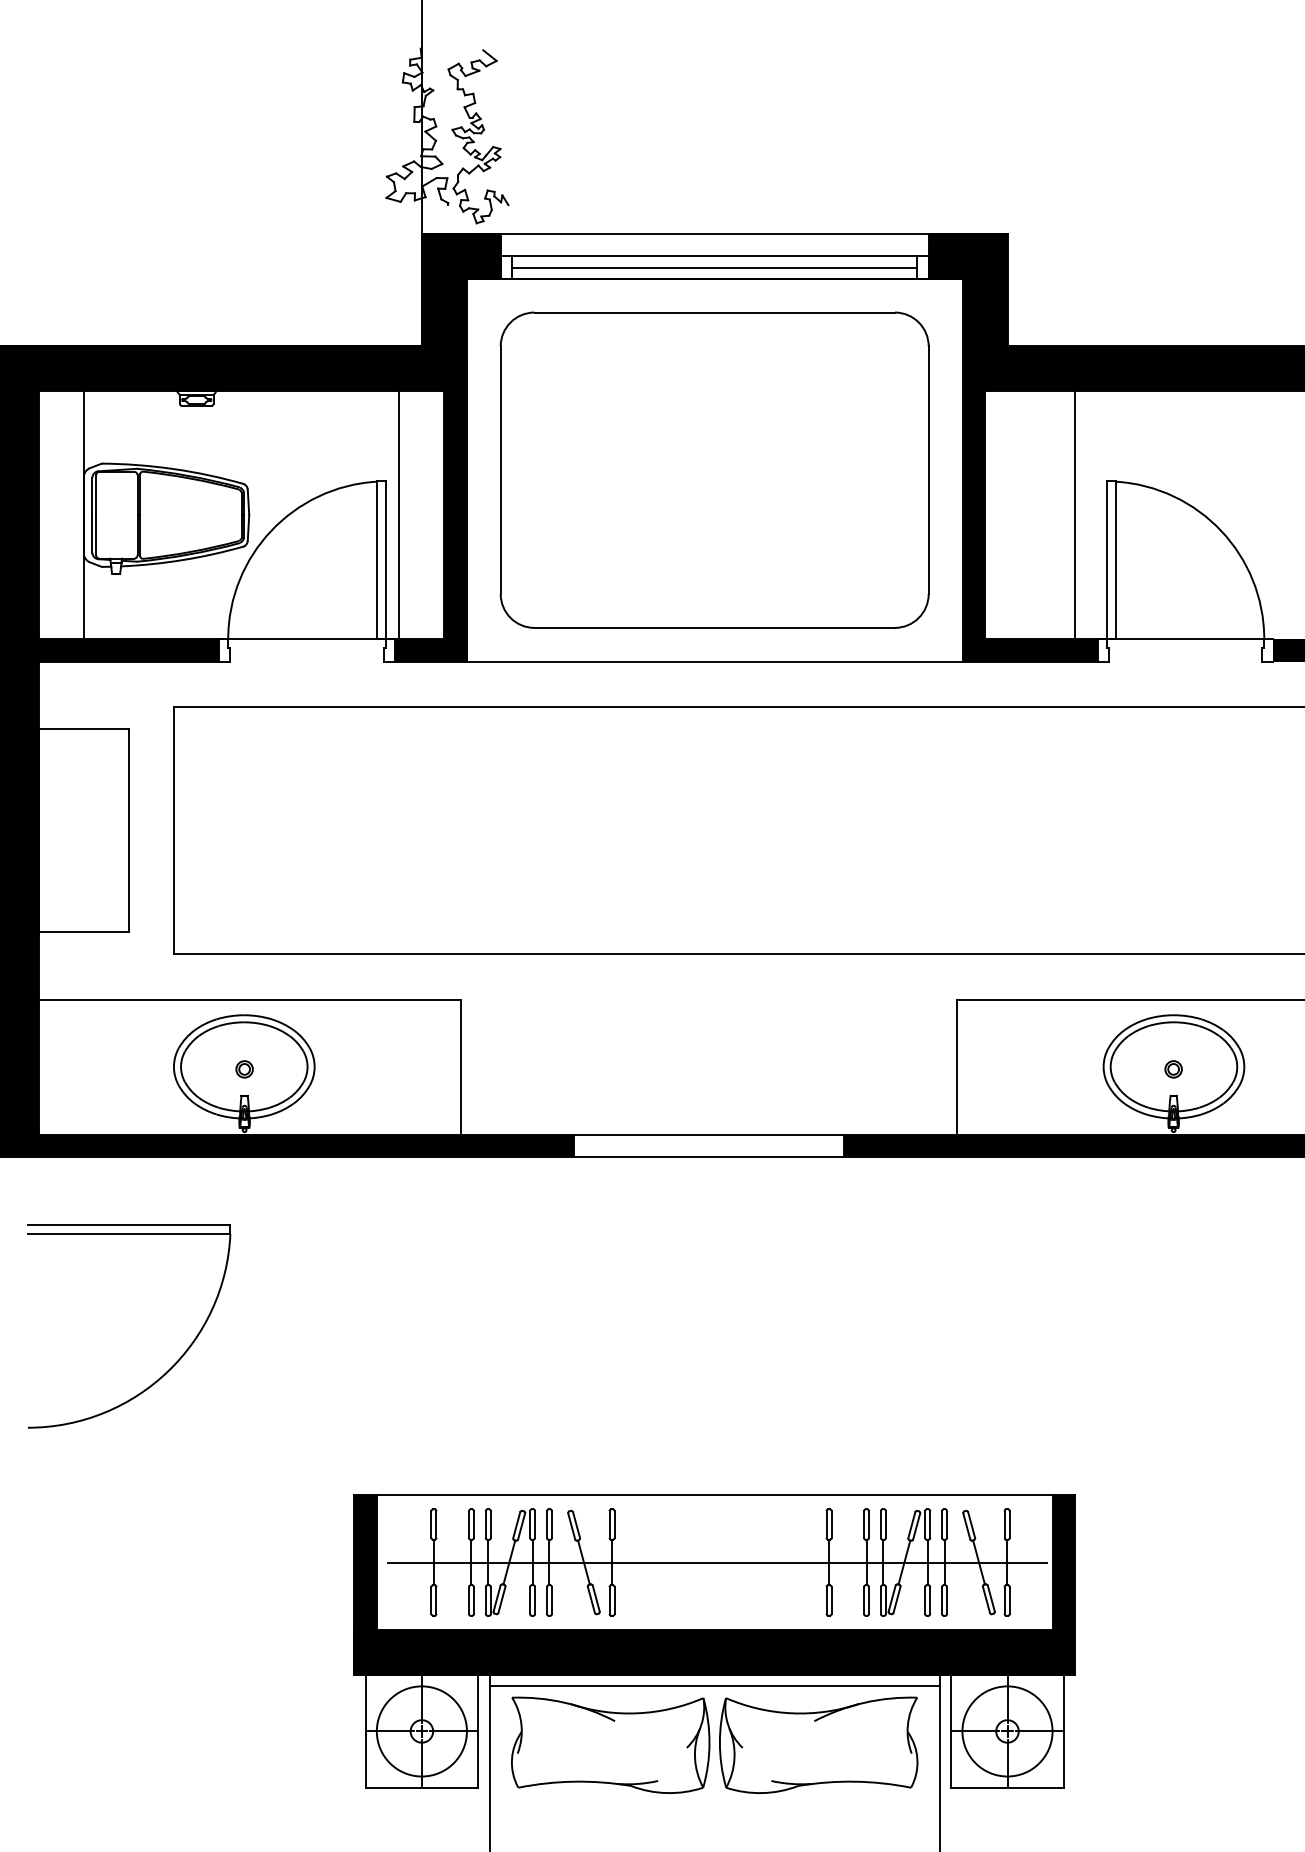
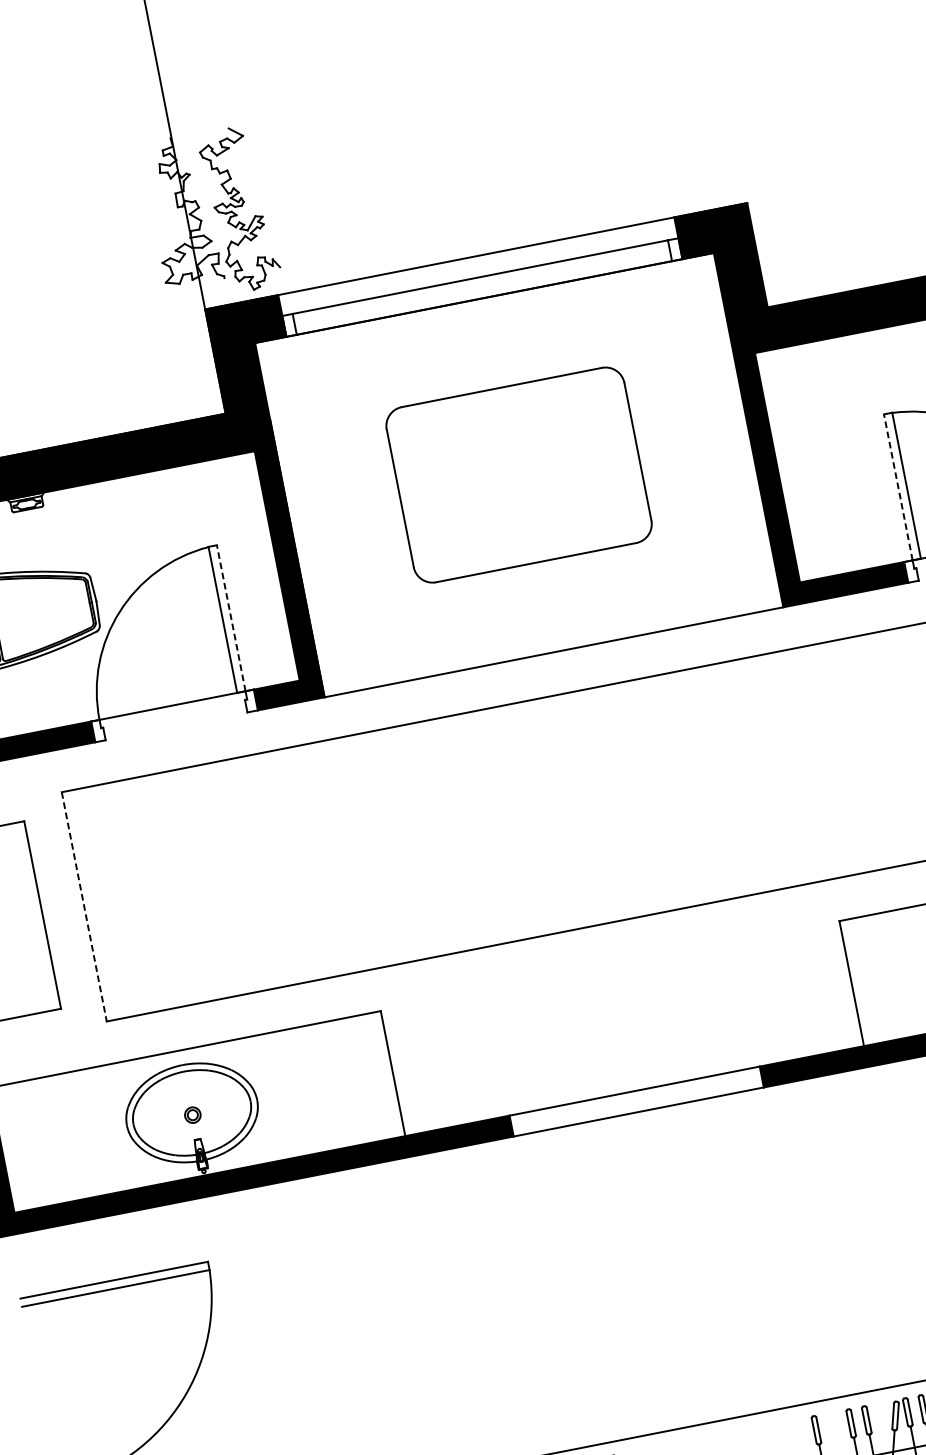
line: (714, 267) -> (482, 287), removed
part: (714, 469) -> (518, 474), size x0.6
line: (399, 515) -> (235, 574), removed
line: (1075, 515) -> (861, 451), removed
line: (385, 560) -> (230, 618), solid -> dashed
line: (1106, 560) -> (898, 487), solid -> dashed
line: (174, 830) -> (84, 906), solid -> dashed

